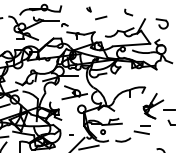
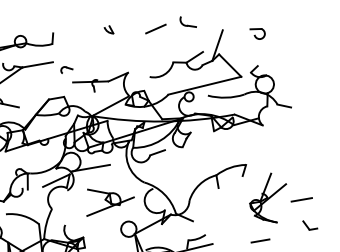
line: (101, 17) -> (156, 28), moved
part: (161, 23) -> (256, 33), size x0.6

